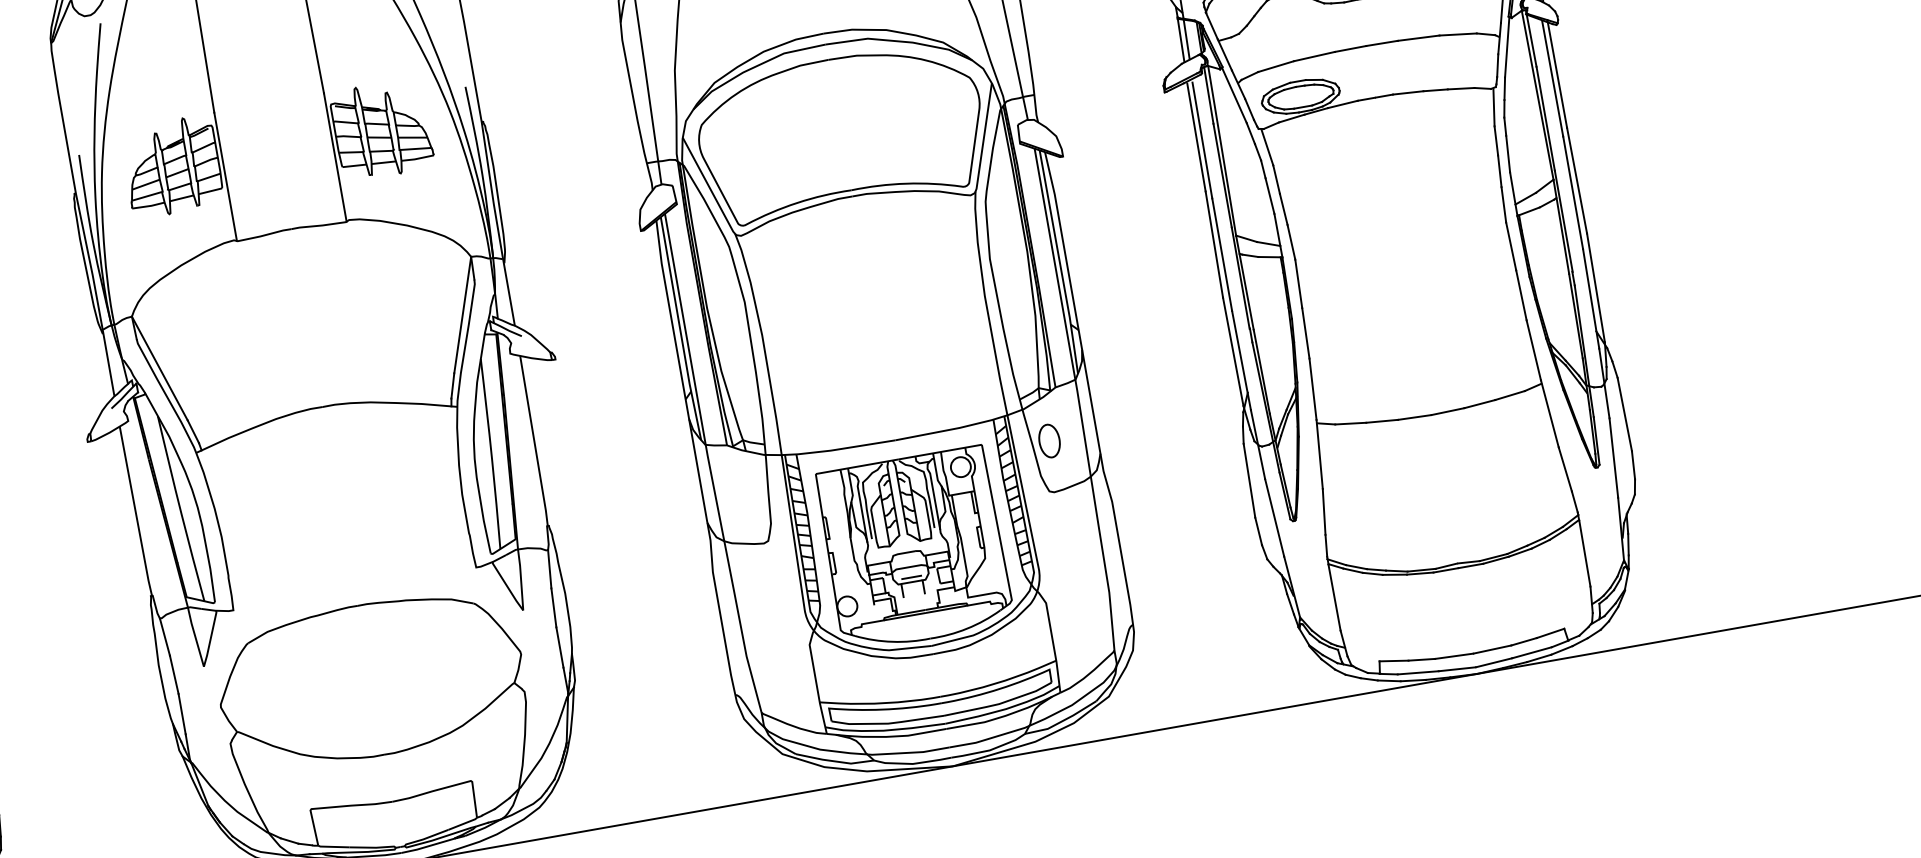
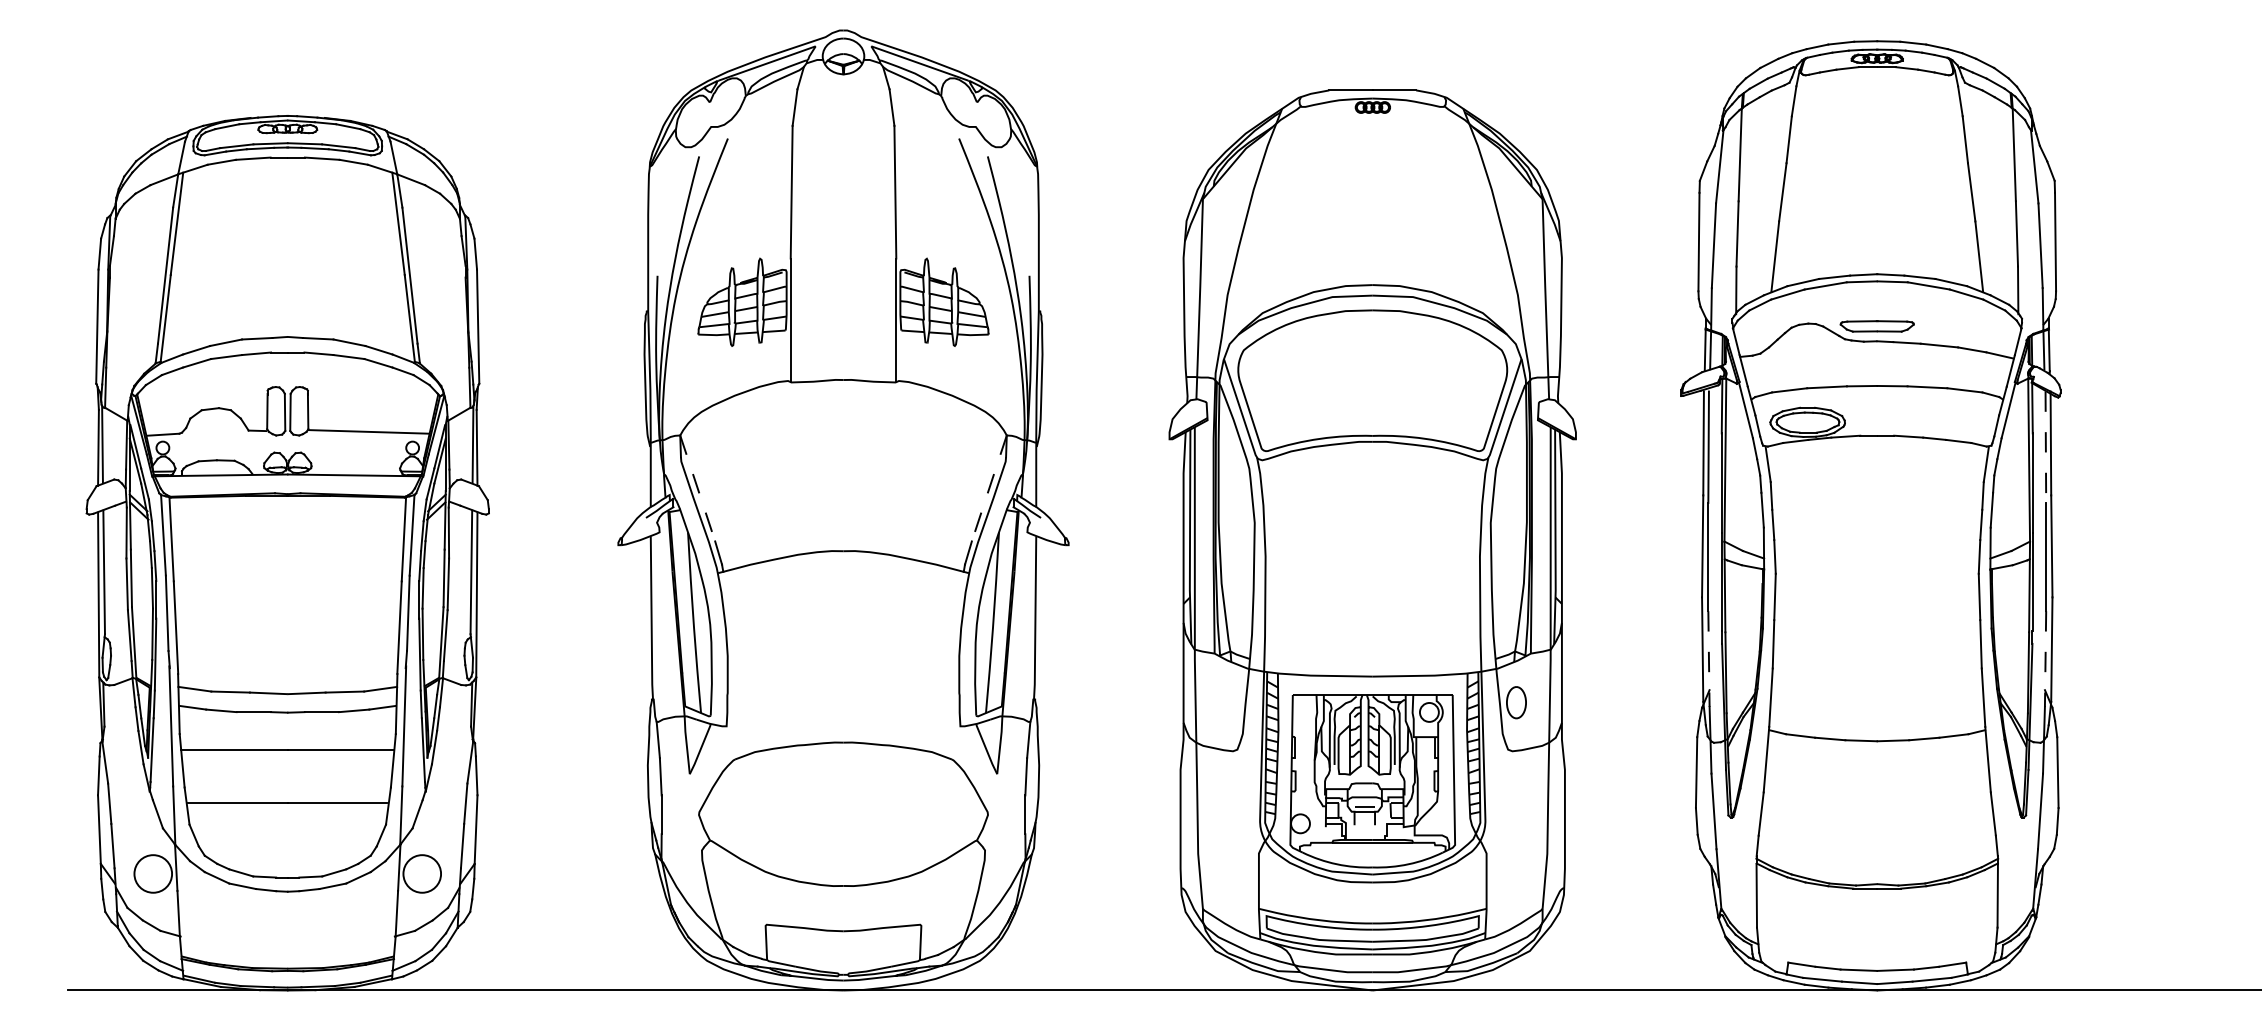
line: (1552, 79) -> (2045, 447), solid -> dashed
line: (1591, 299) -> (2045, 659), solid -> dashed
line: (462, 315) -> (989, 488), solid -> dashed
line: (1241, 361) -> (1708, 659), solid -> dashed
line: (159, 368) -> (697, 488), solid -> dashed

